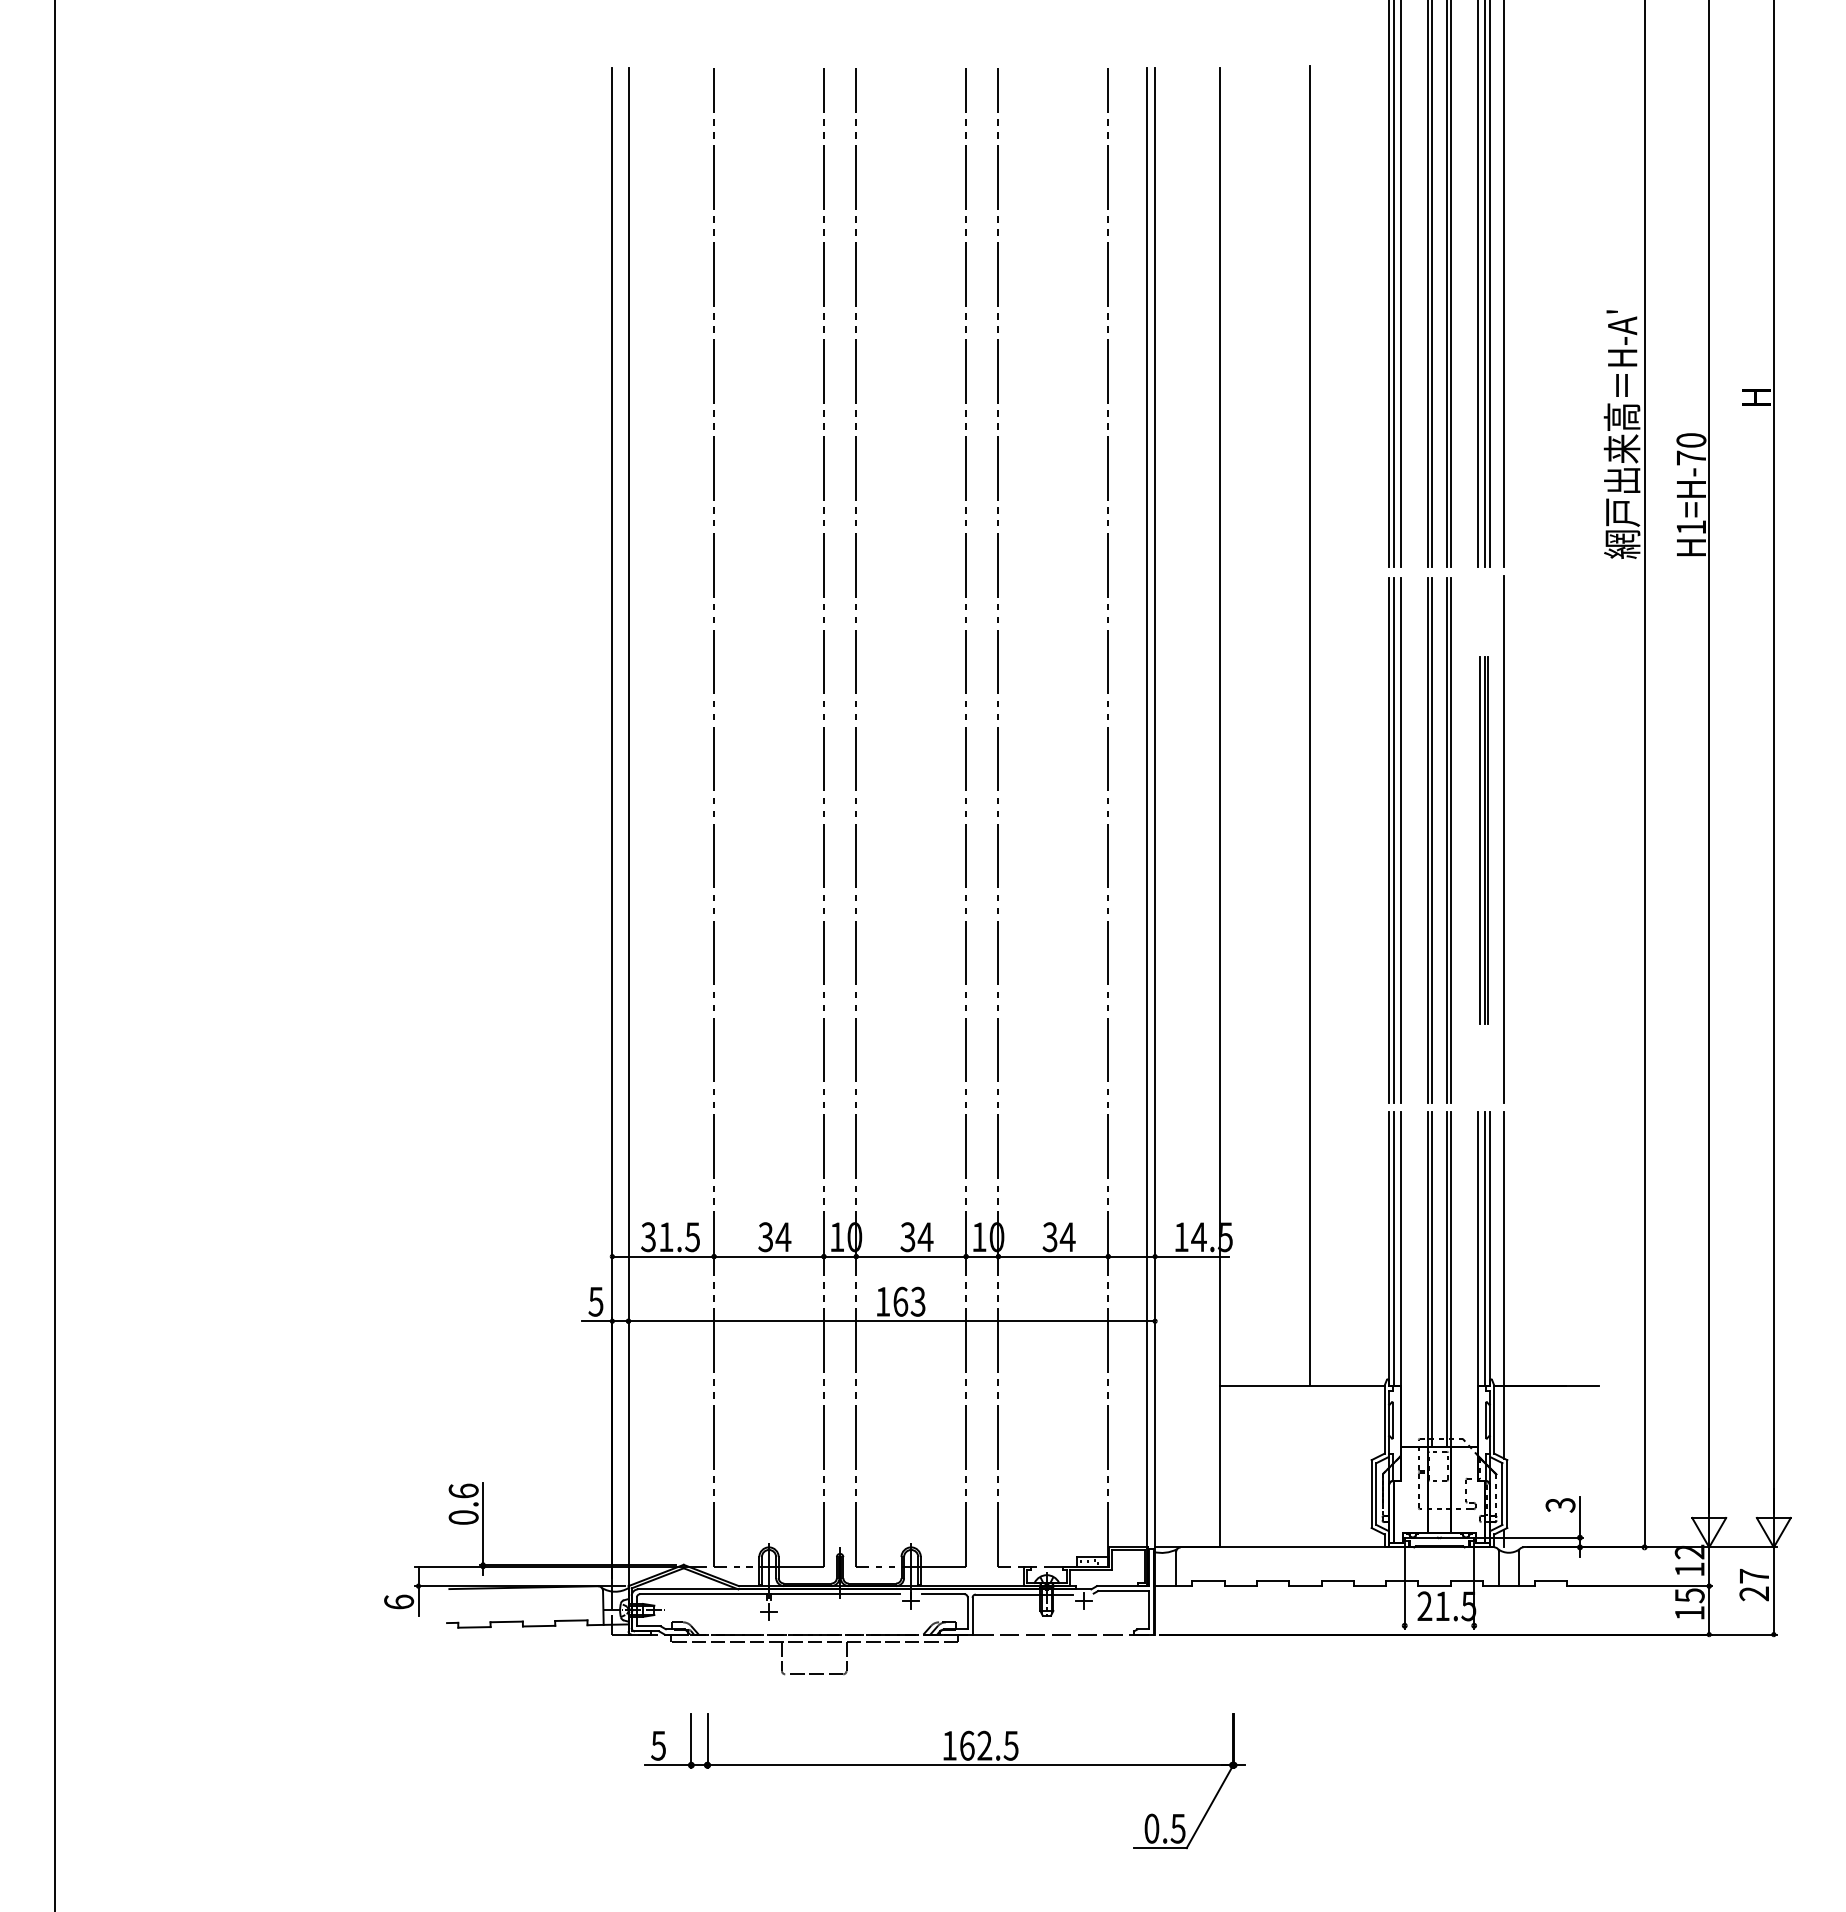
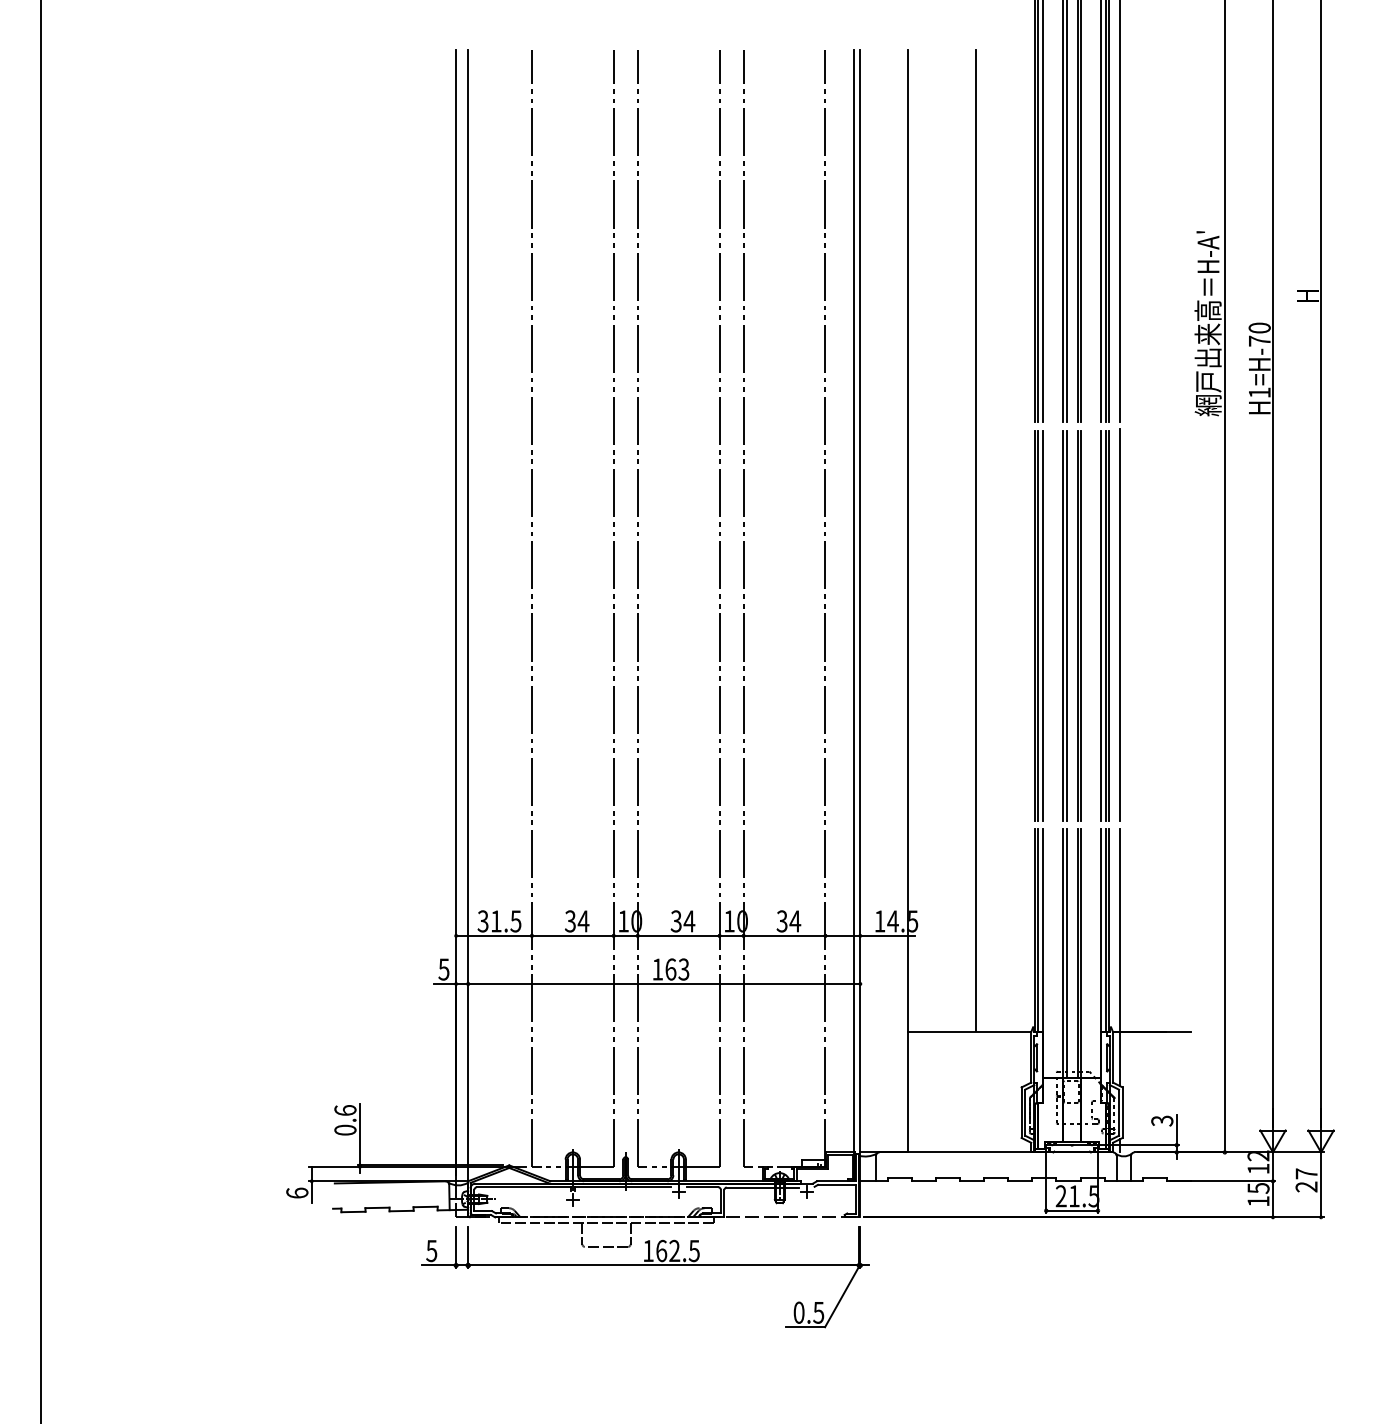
part: (1483, 840) -> (1104, 625), size x1.43
line: (1439, 1625) -> (1072, 1210), added
part: (944, 1765) -> (644, 1265), moved

